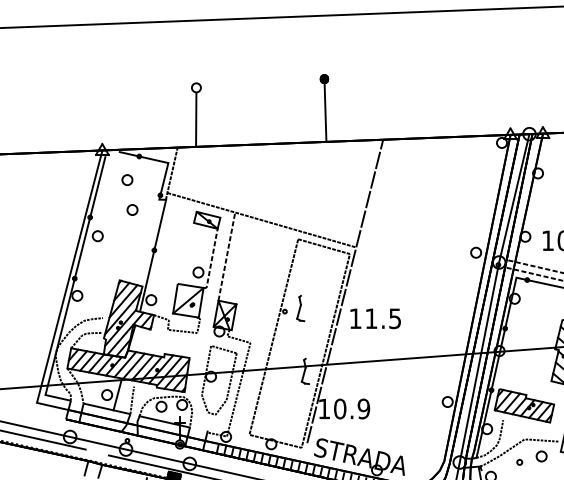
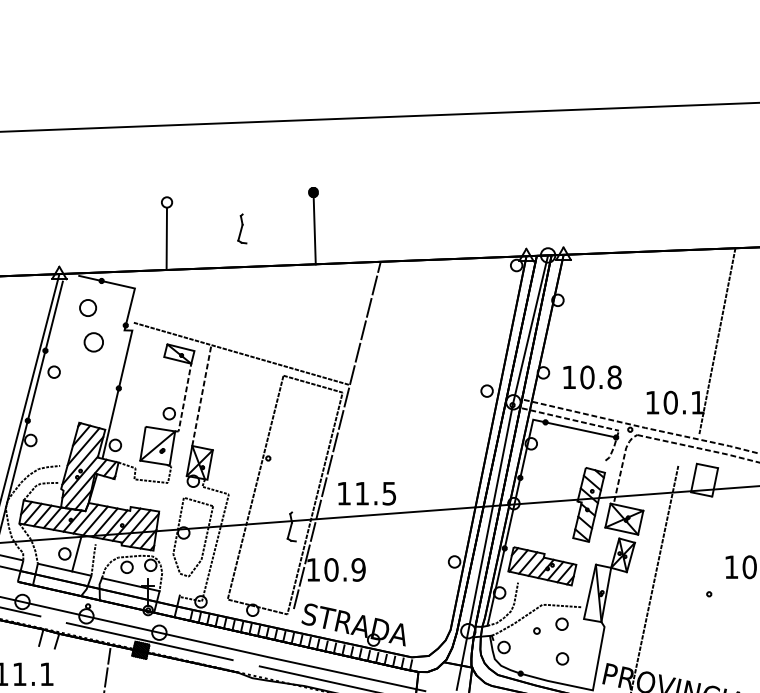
line: (171, 173) -> (138, 300), removed
part: (126, 179) -> (87, 307), size x1.4
part: (132, 209) -> (93, 341), size x1.6
part: (300, 308) -> (242, 228), moved
text: (375, 318) -> (366, 493), moved

